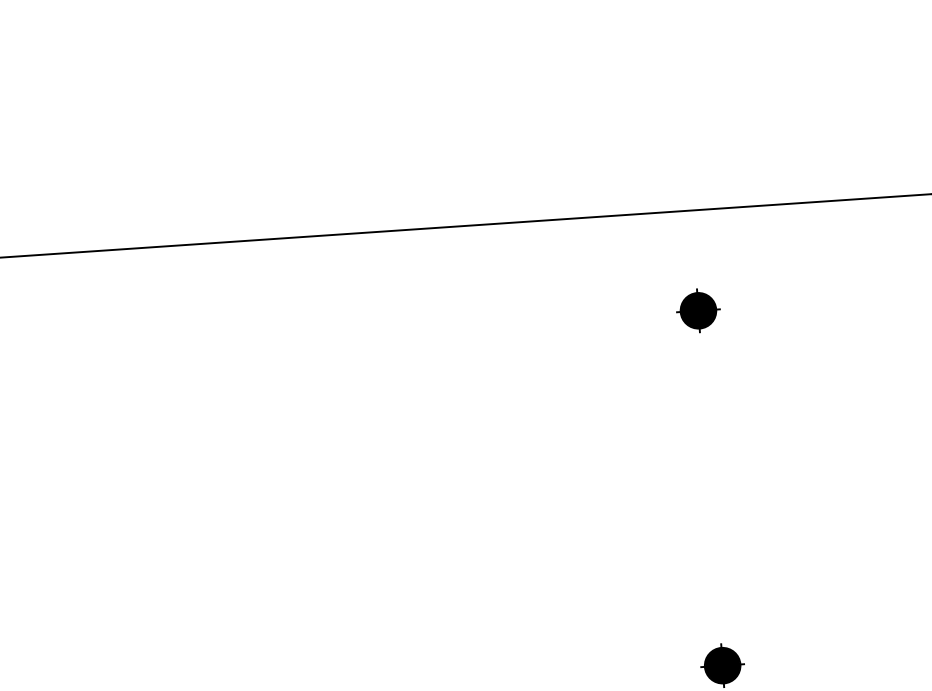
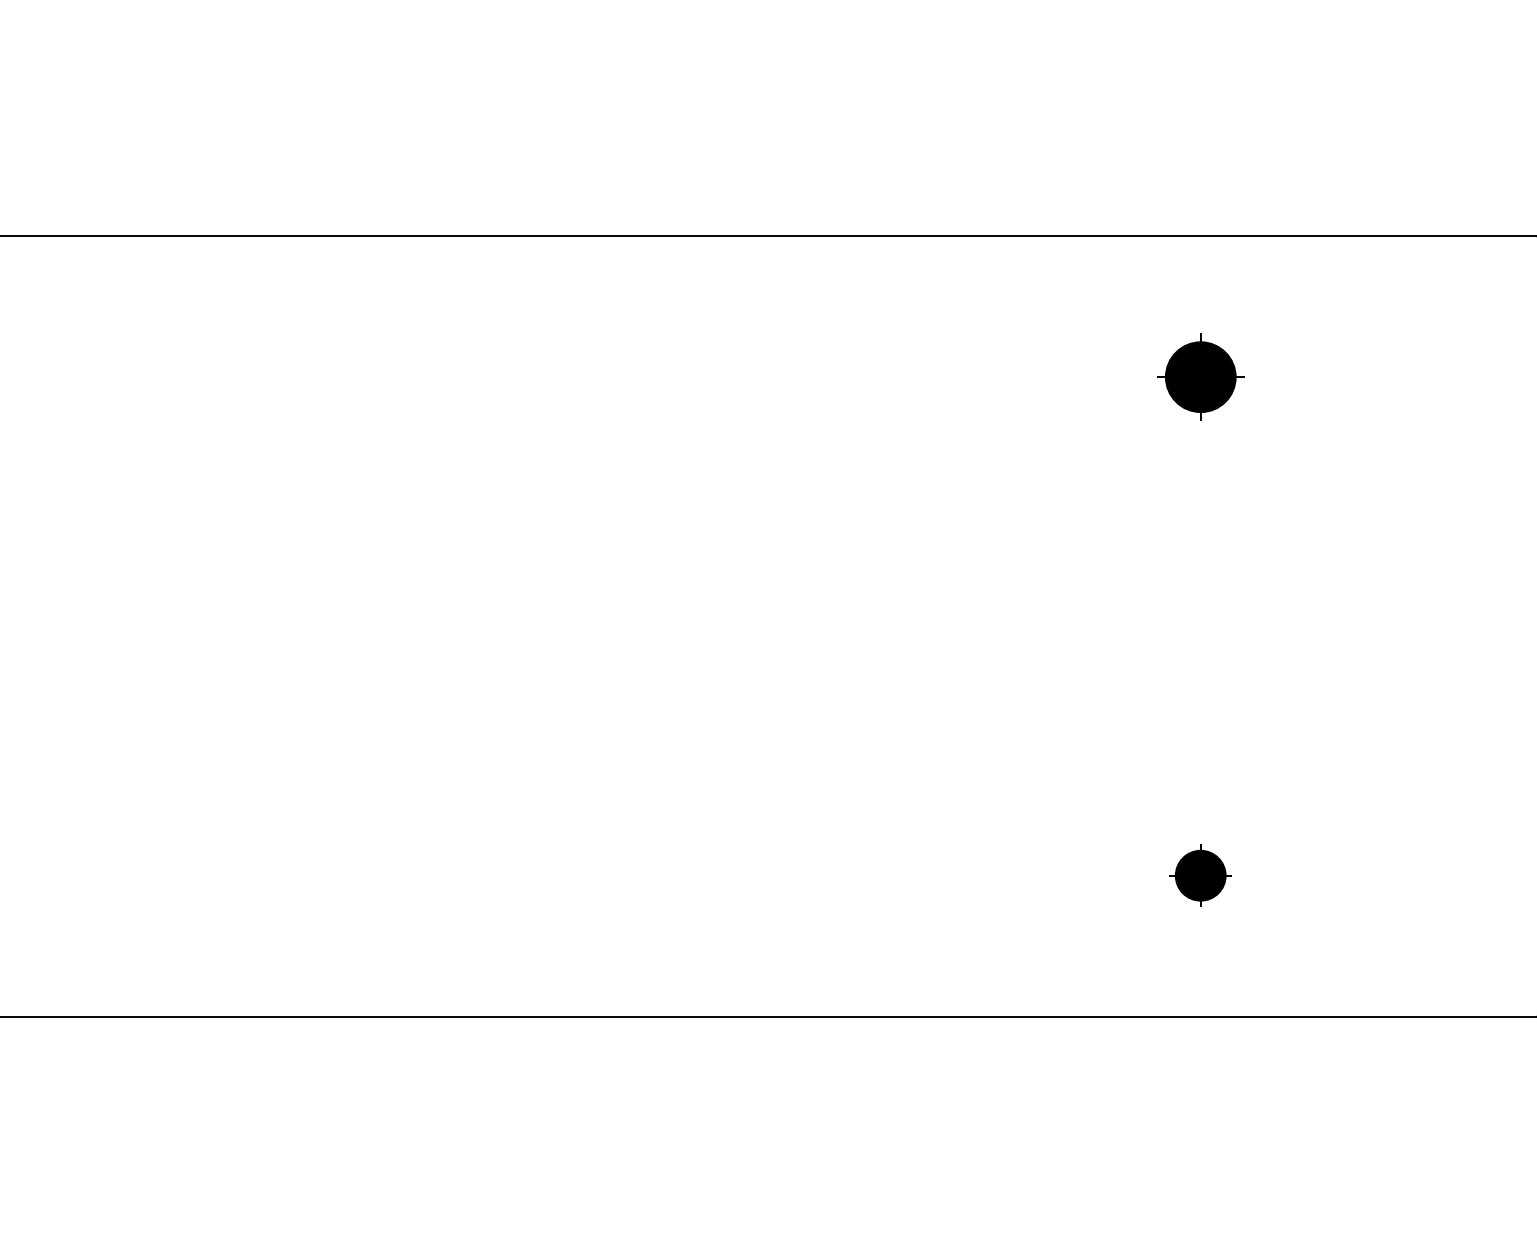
part: (698, 310) -> (1200, 377), size x1.4

